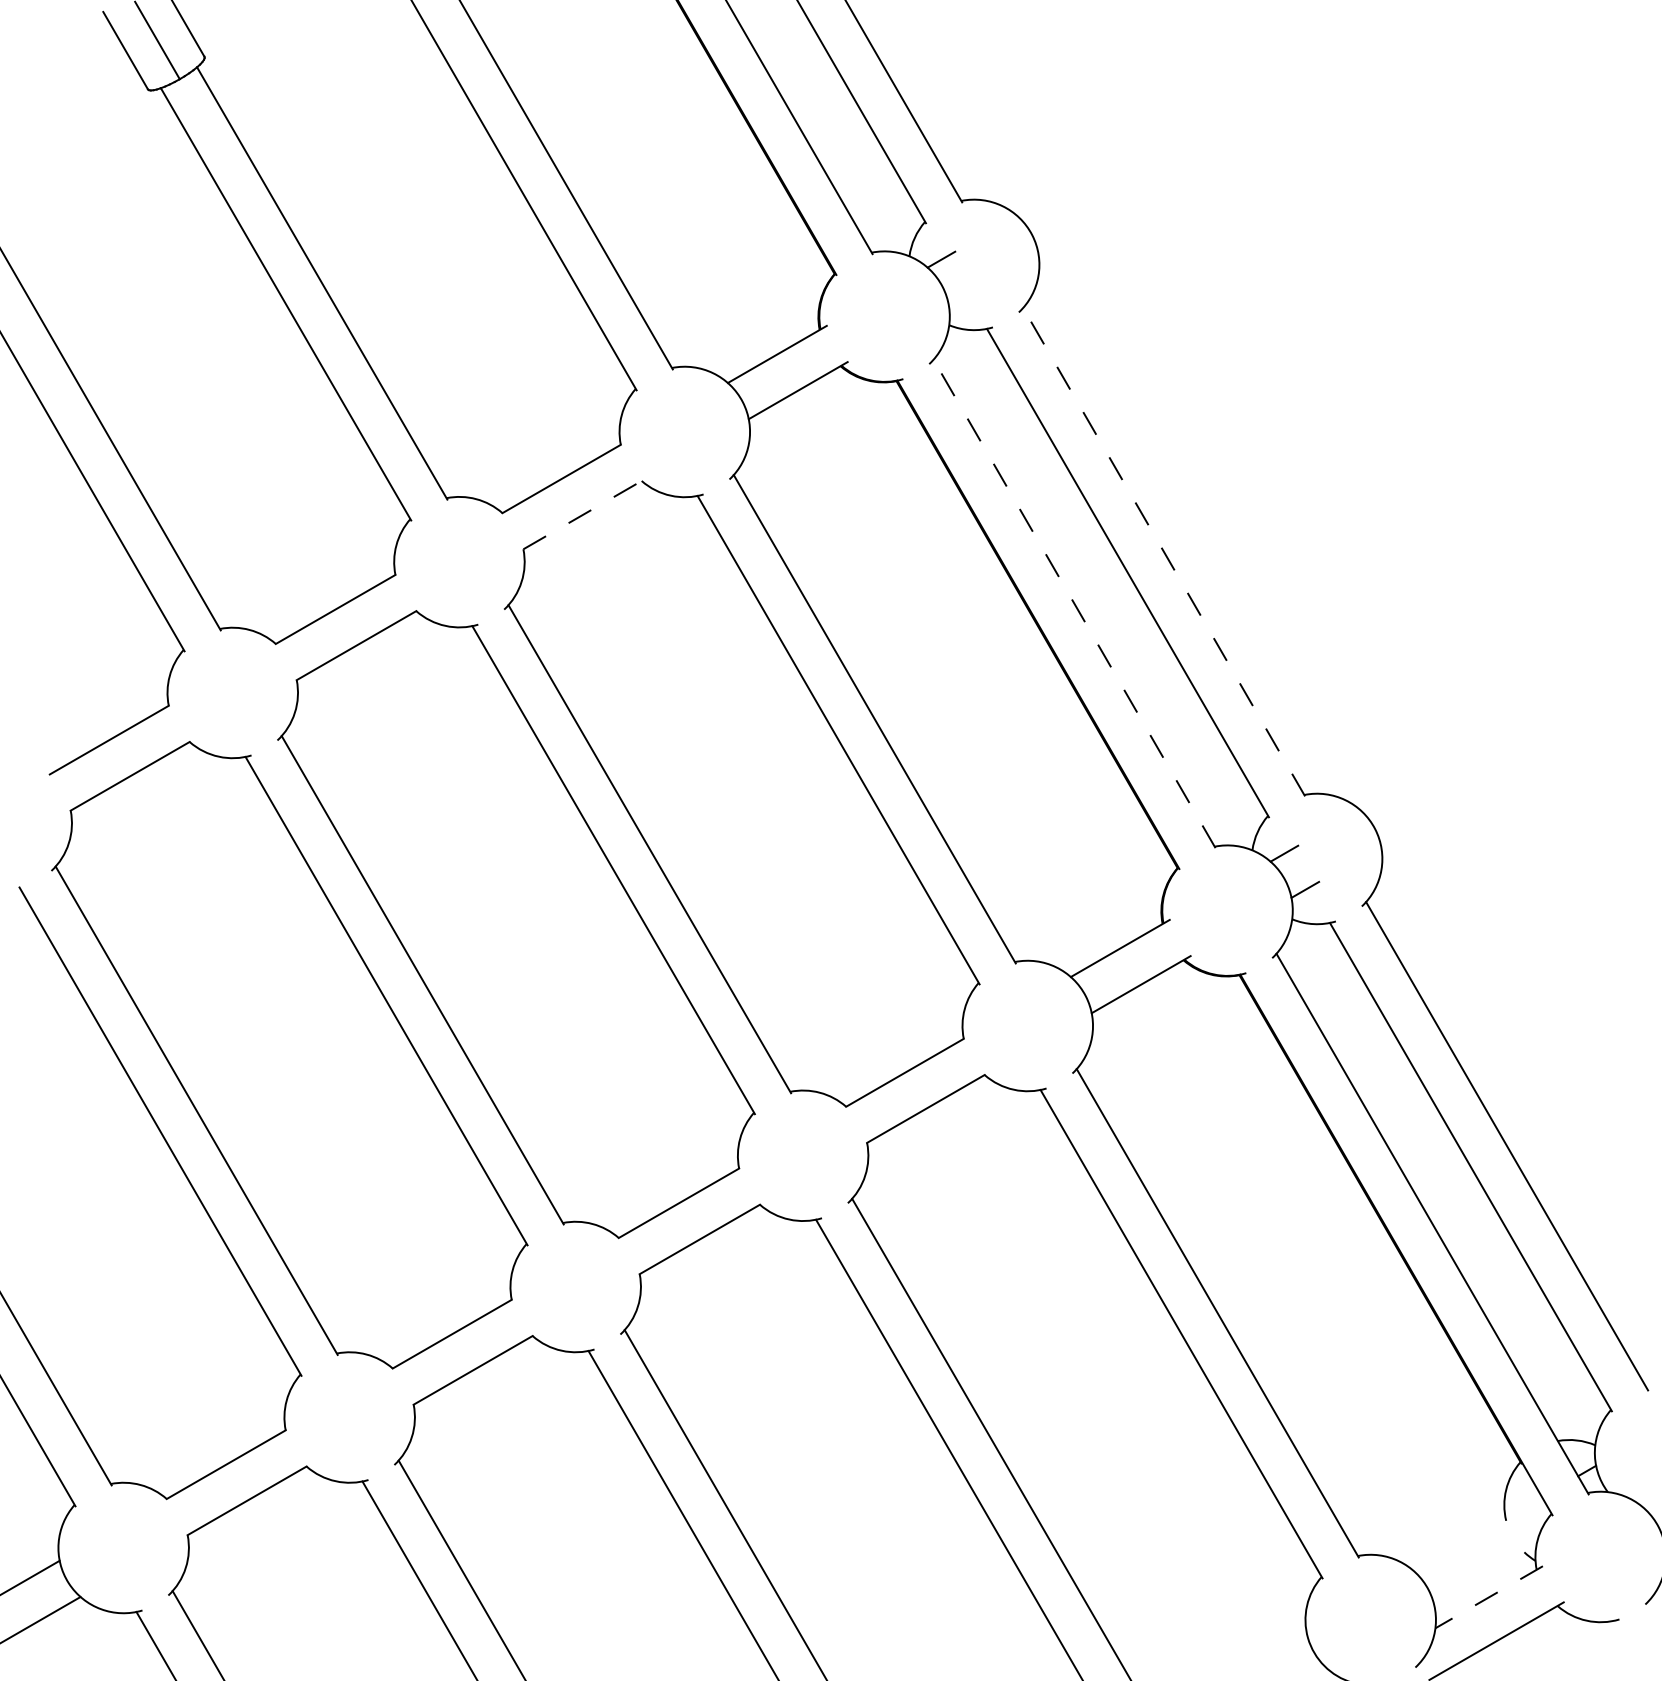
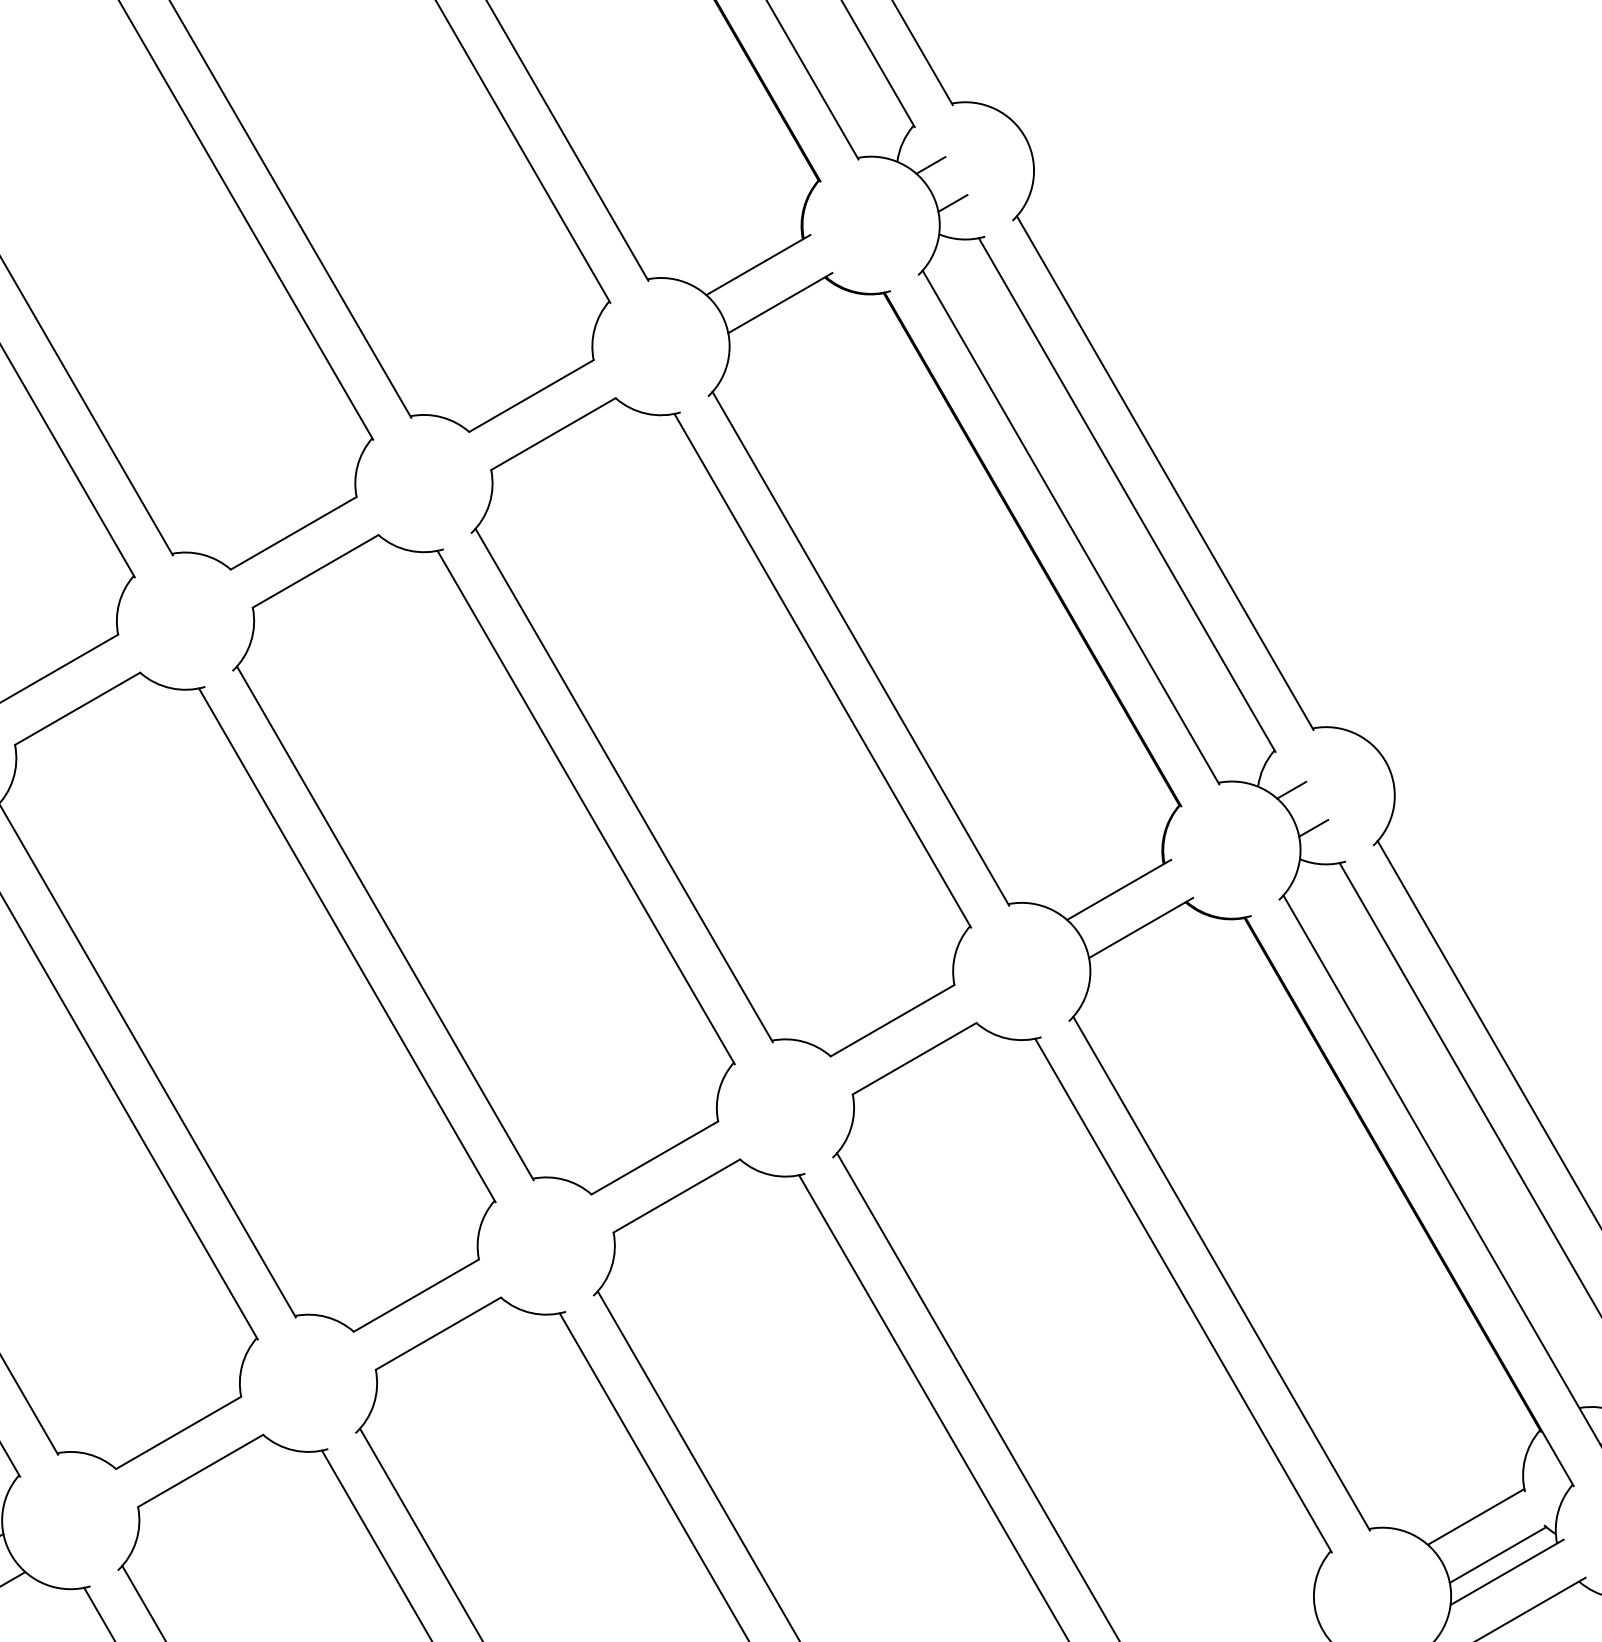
line: (962, 295) -> (953, 203), added
line: (583, 514) -> (554, 433), dashed -> solid
line: (1164, 552) -> (1165, 473), dashed -> solid
line: (1074, 603) -> (1070, 527), dashed -> solid
line: (1459, 1544) -> (1475, 1516), added
line: (1480, 1580) -> (1497, 1554), added
line: (1488, 1597) -> (1506, 1572), dashed -> solid

